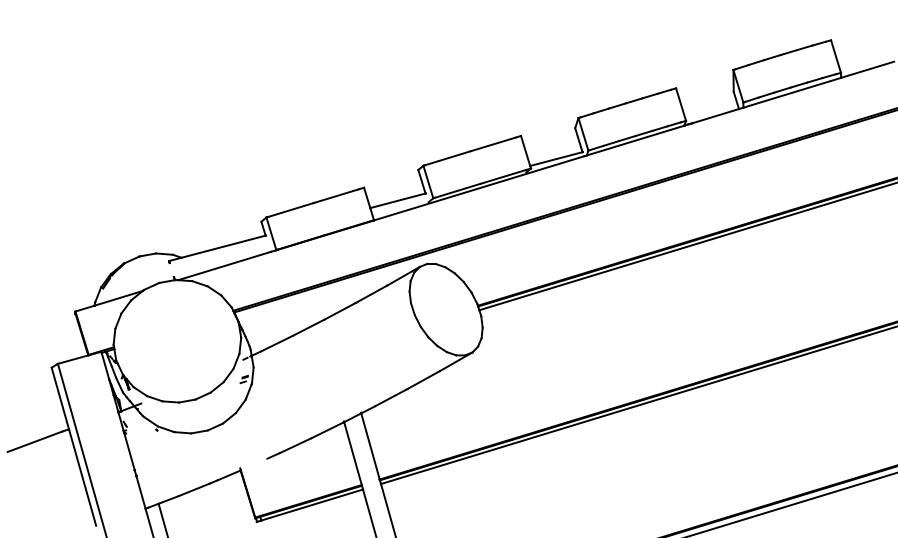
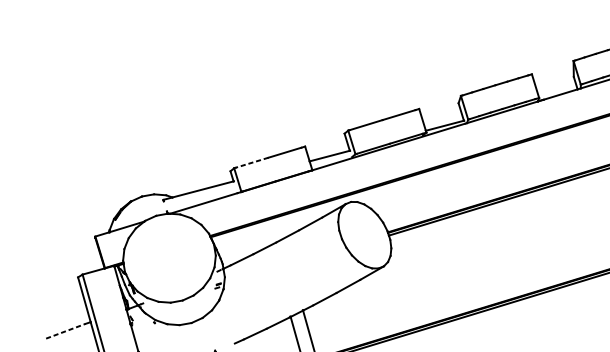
line: (291, 209) -> (252, 162), solid -> dashed
line: (35, 441) -> (66, 331), solid -> dashed

